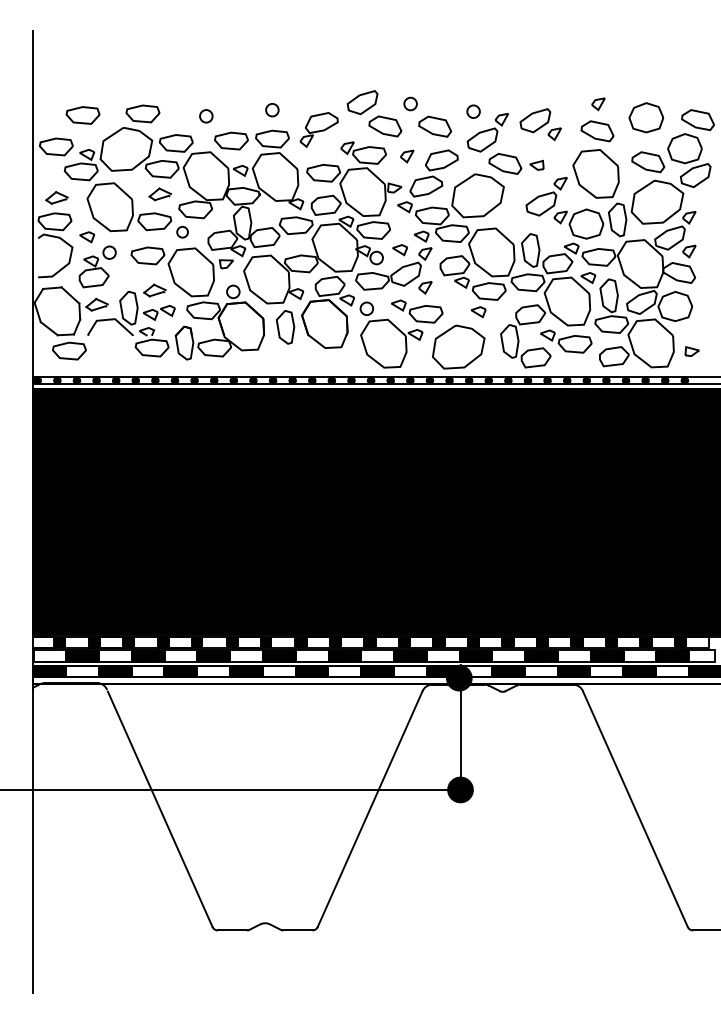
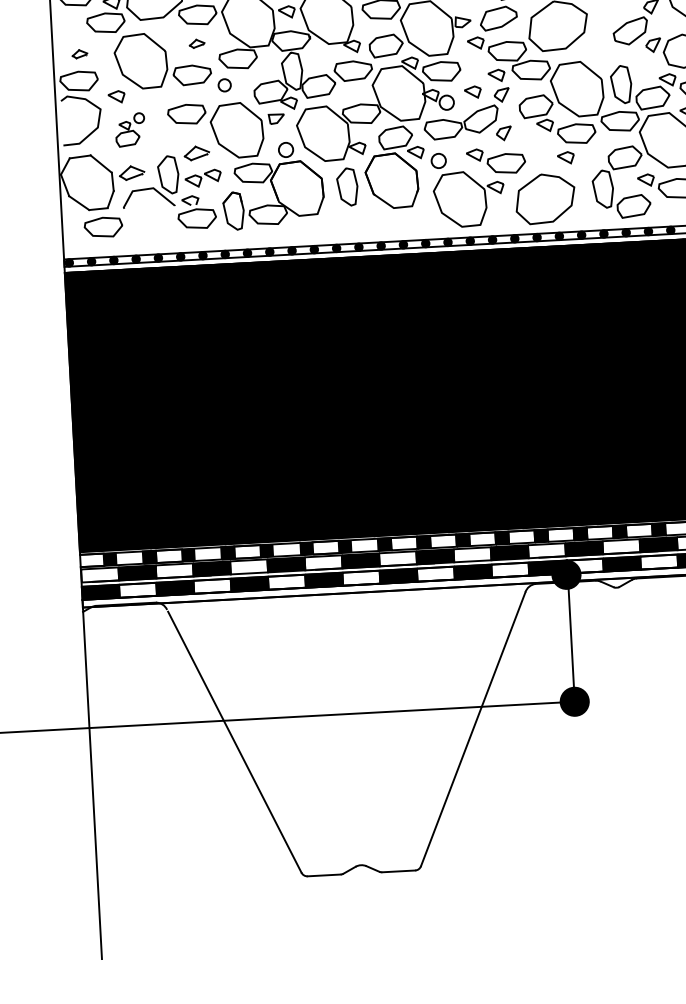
part: (160, 194) -> (197, 43), size x0.6
part: (56, 197) -> (79, 53), size x0.6
part: (97, 266) -> (130, 129), size x0.7

